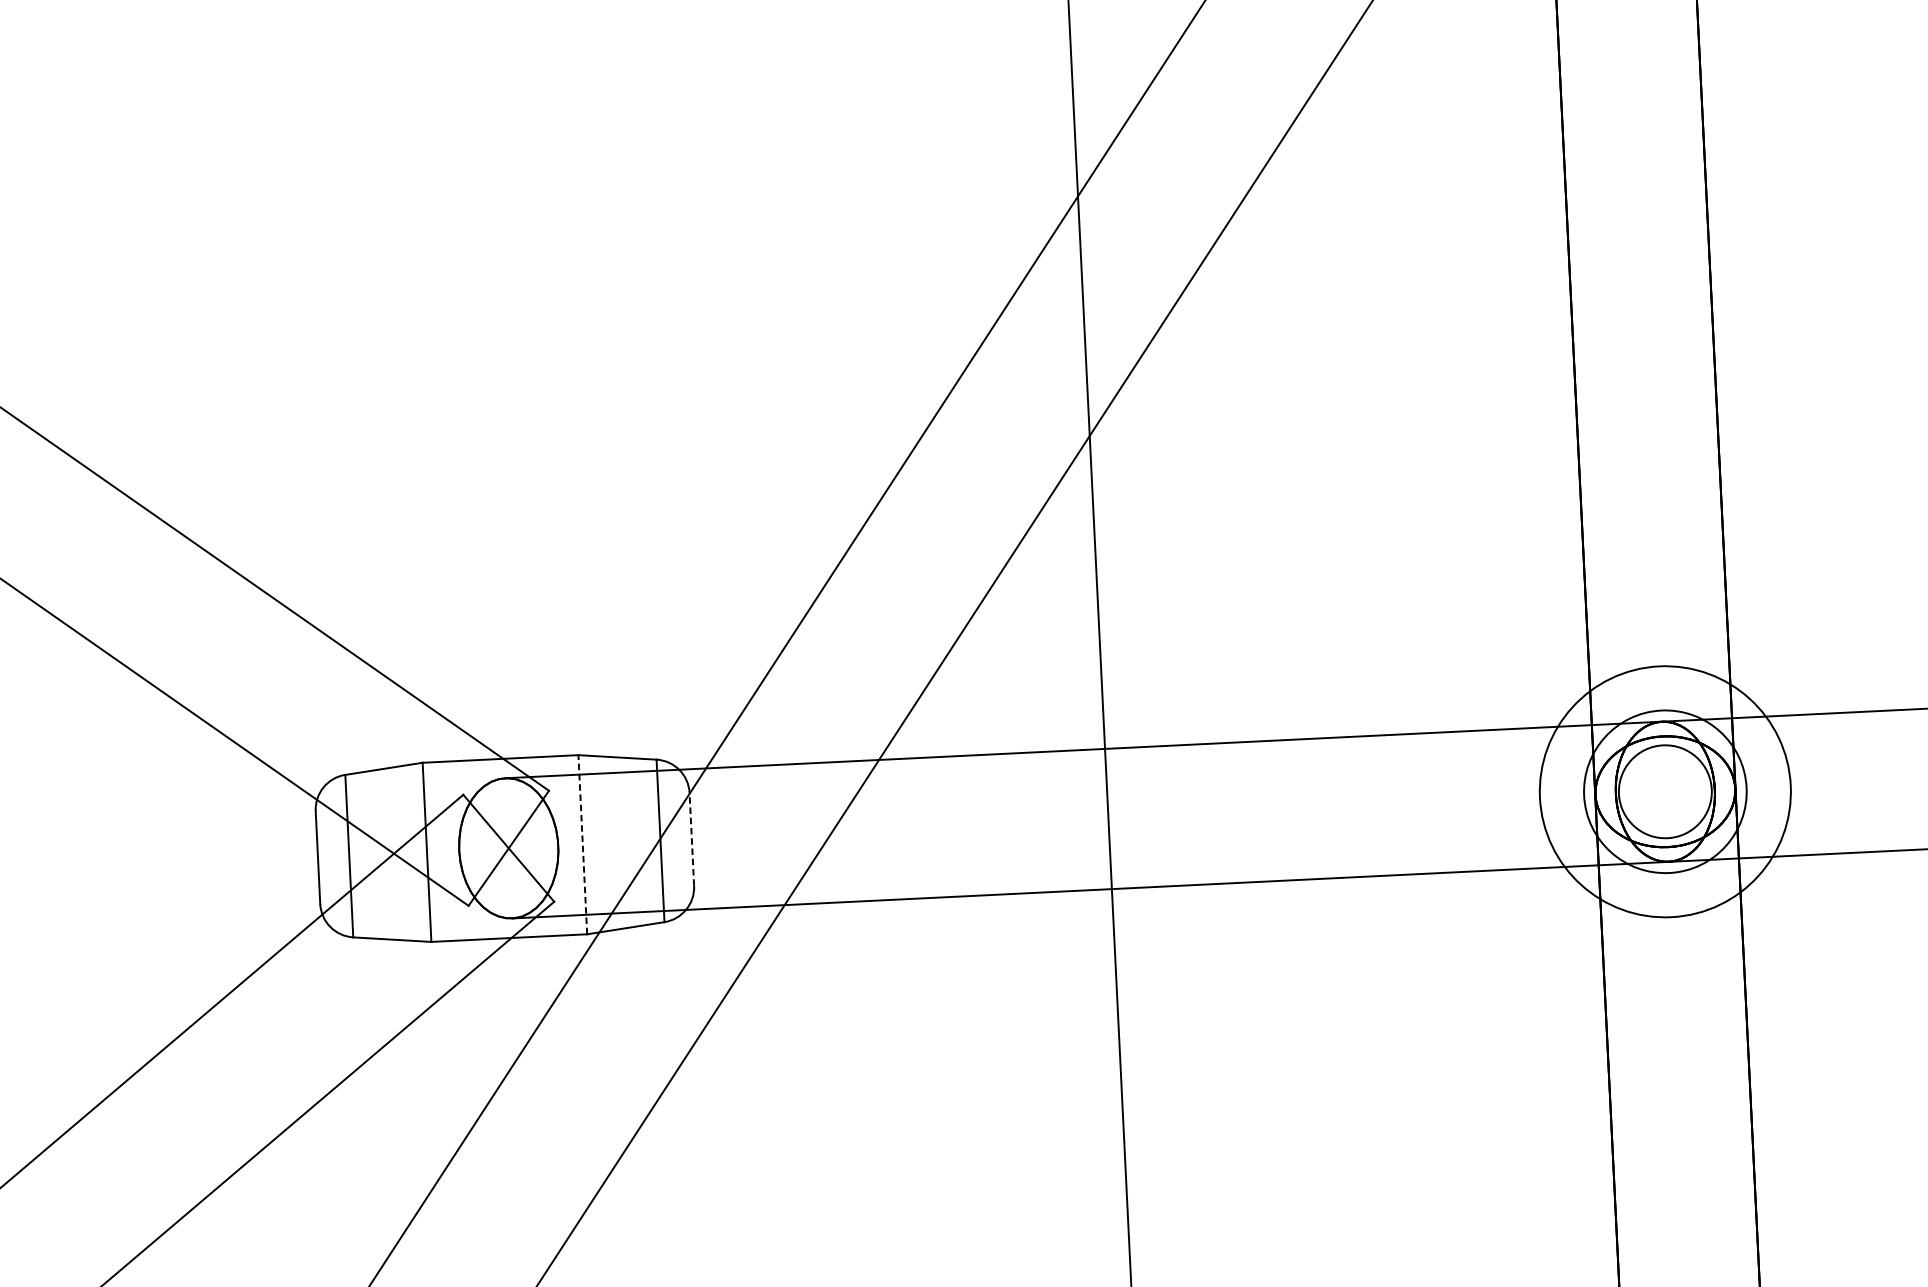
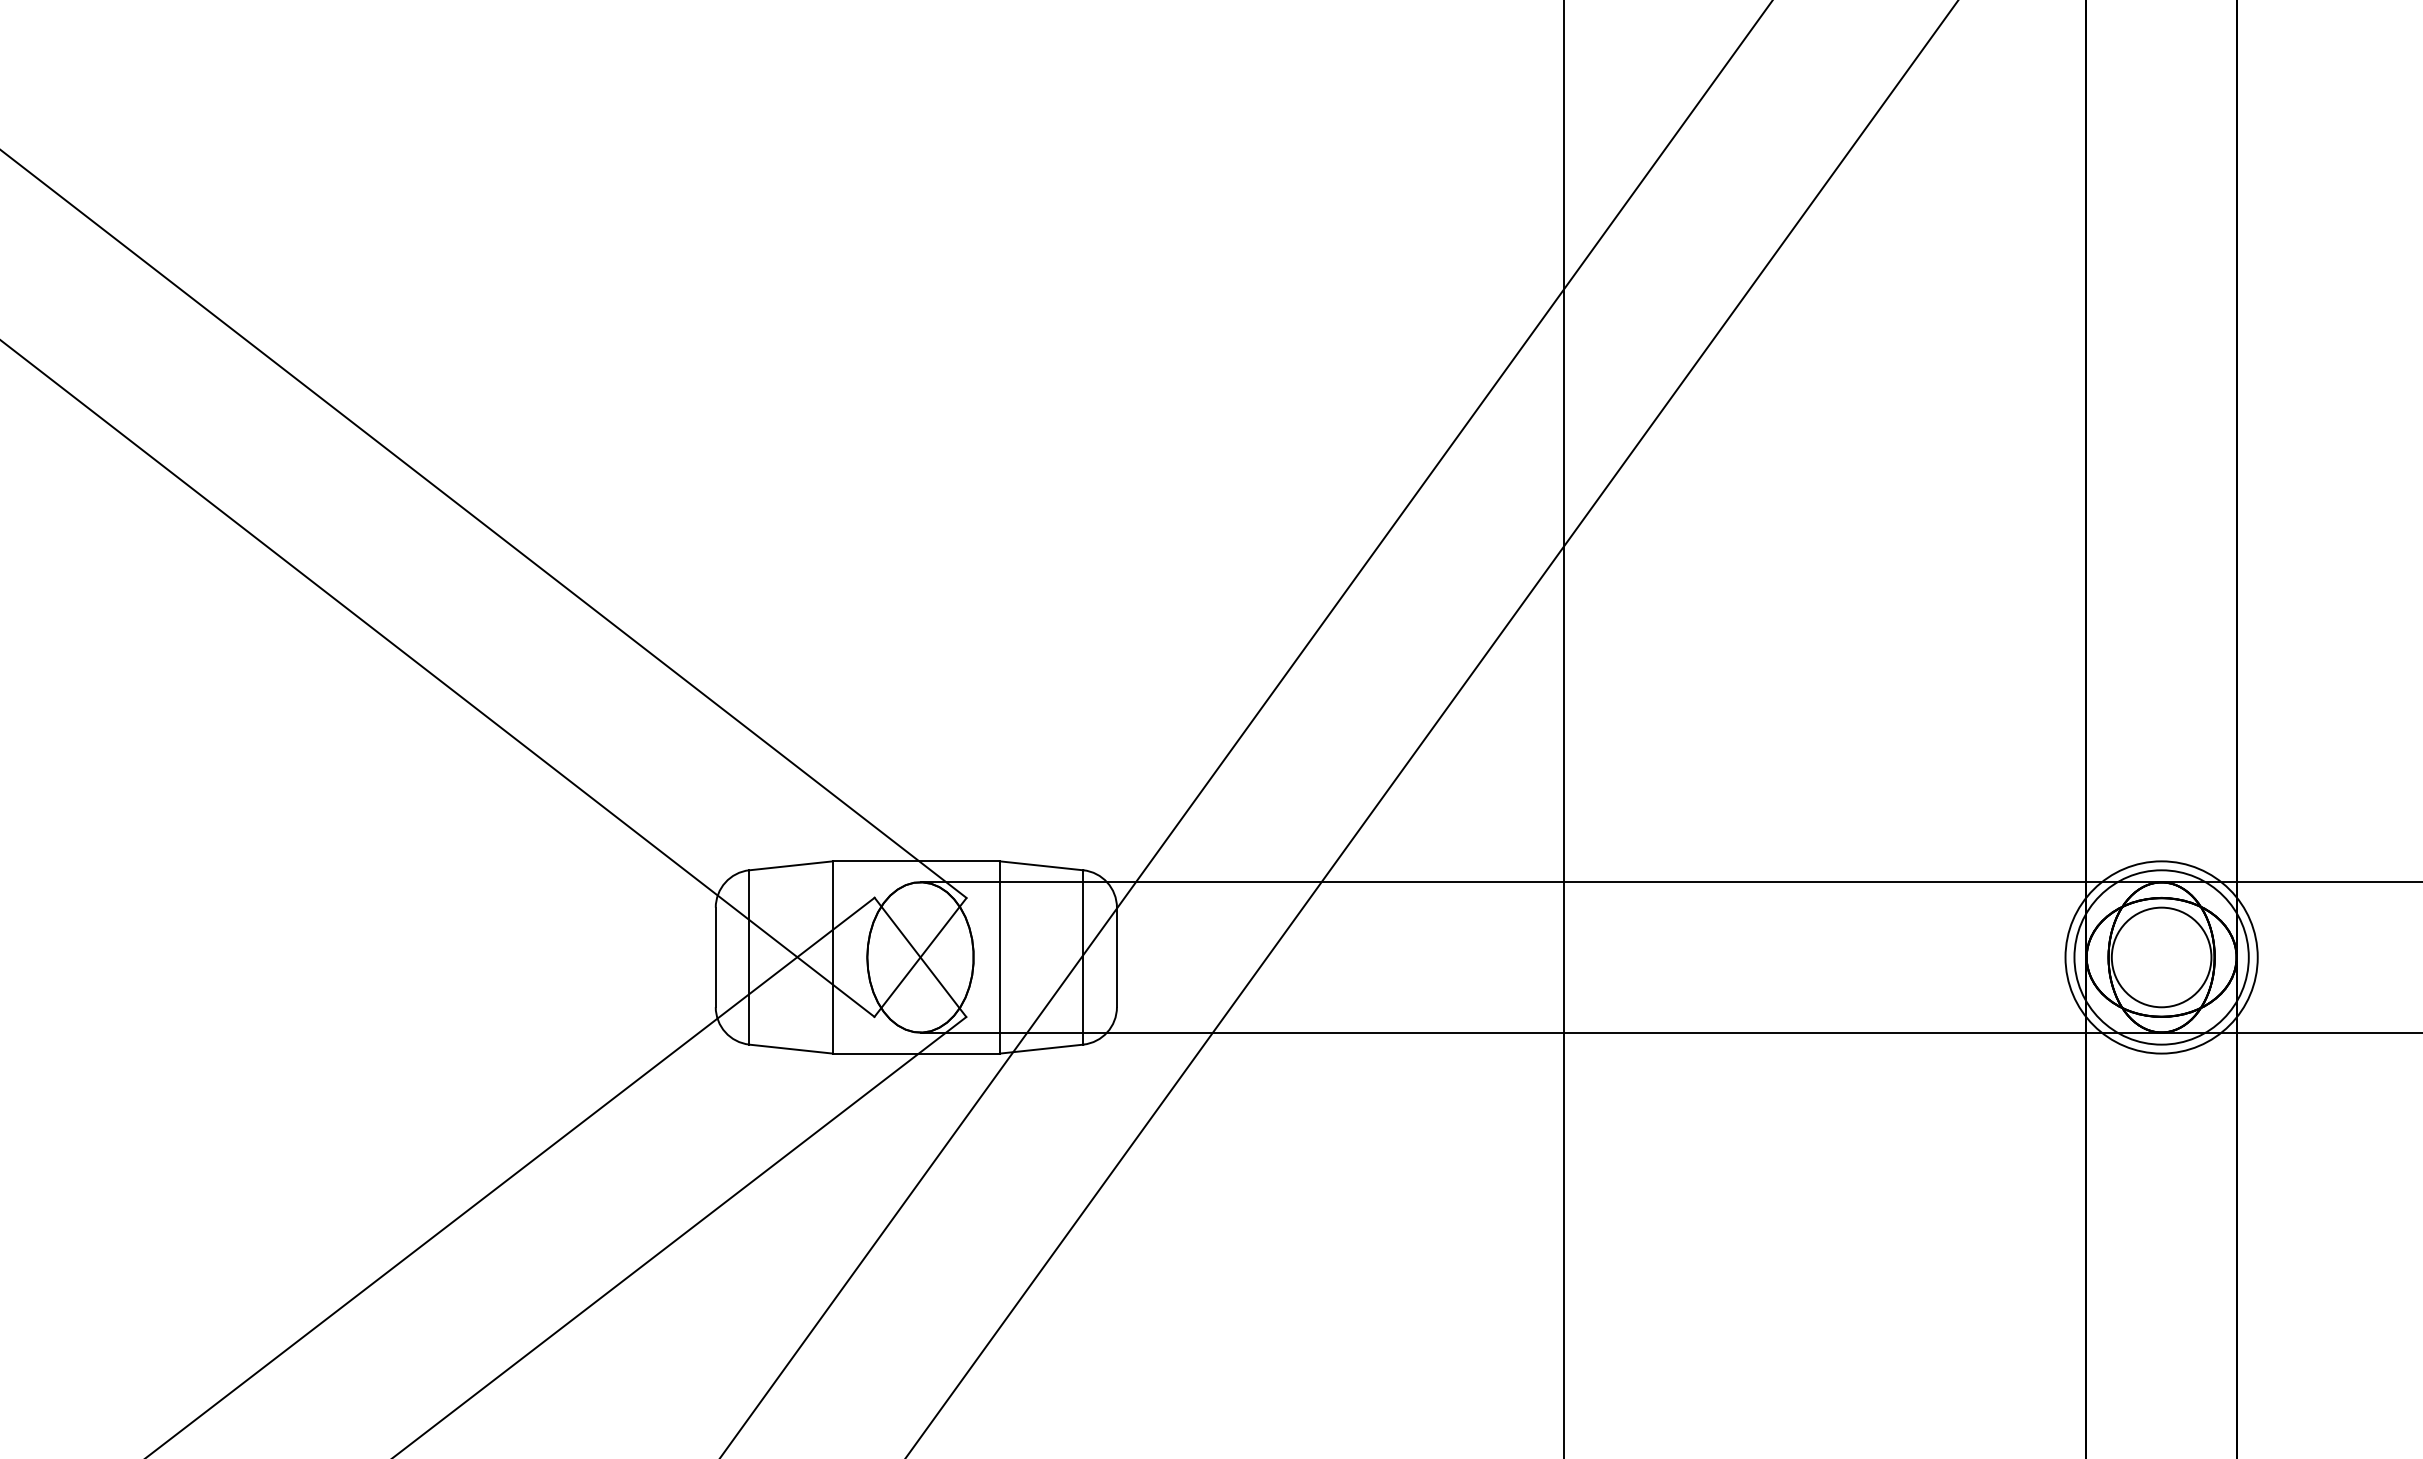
circle: (1665, 791) -> (2161, 957), size x0.71
line: (691, 839) -> (1116, 957), dashed -> solid
line: (582, 843) -> (999, 956), dashed -> solid

